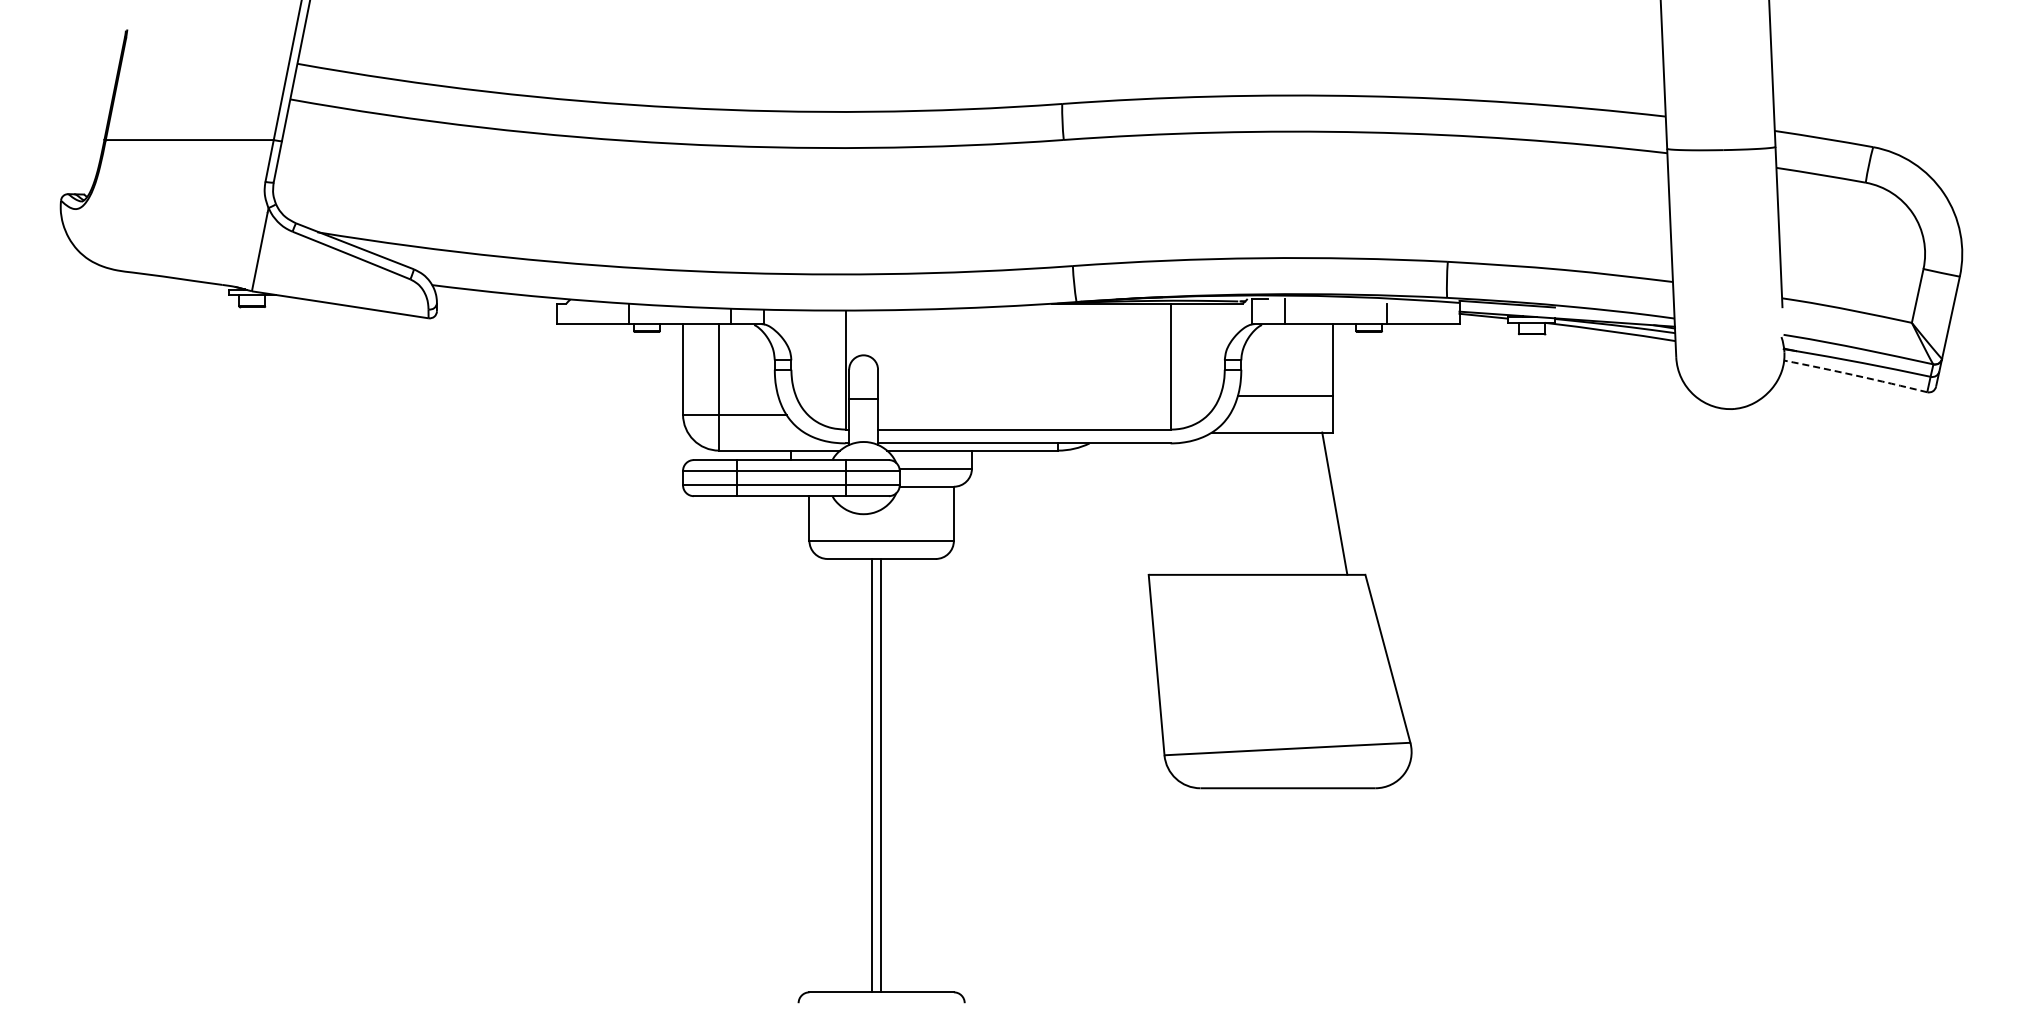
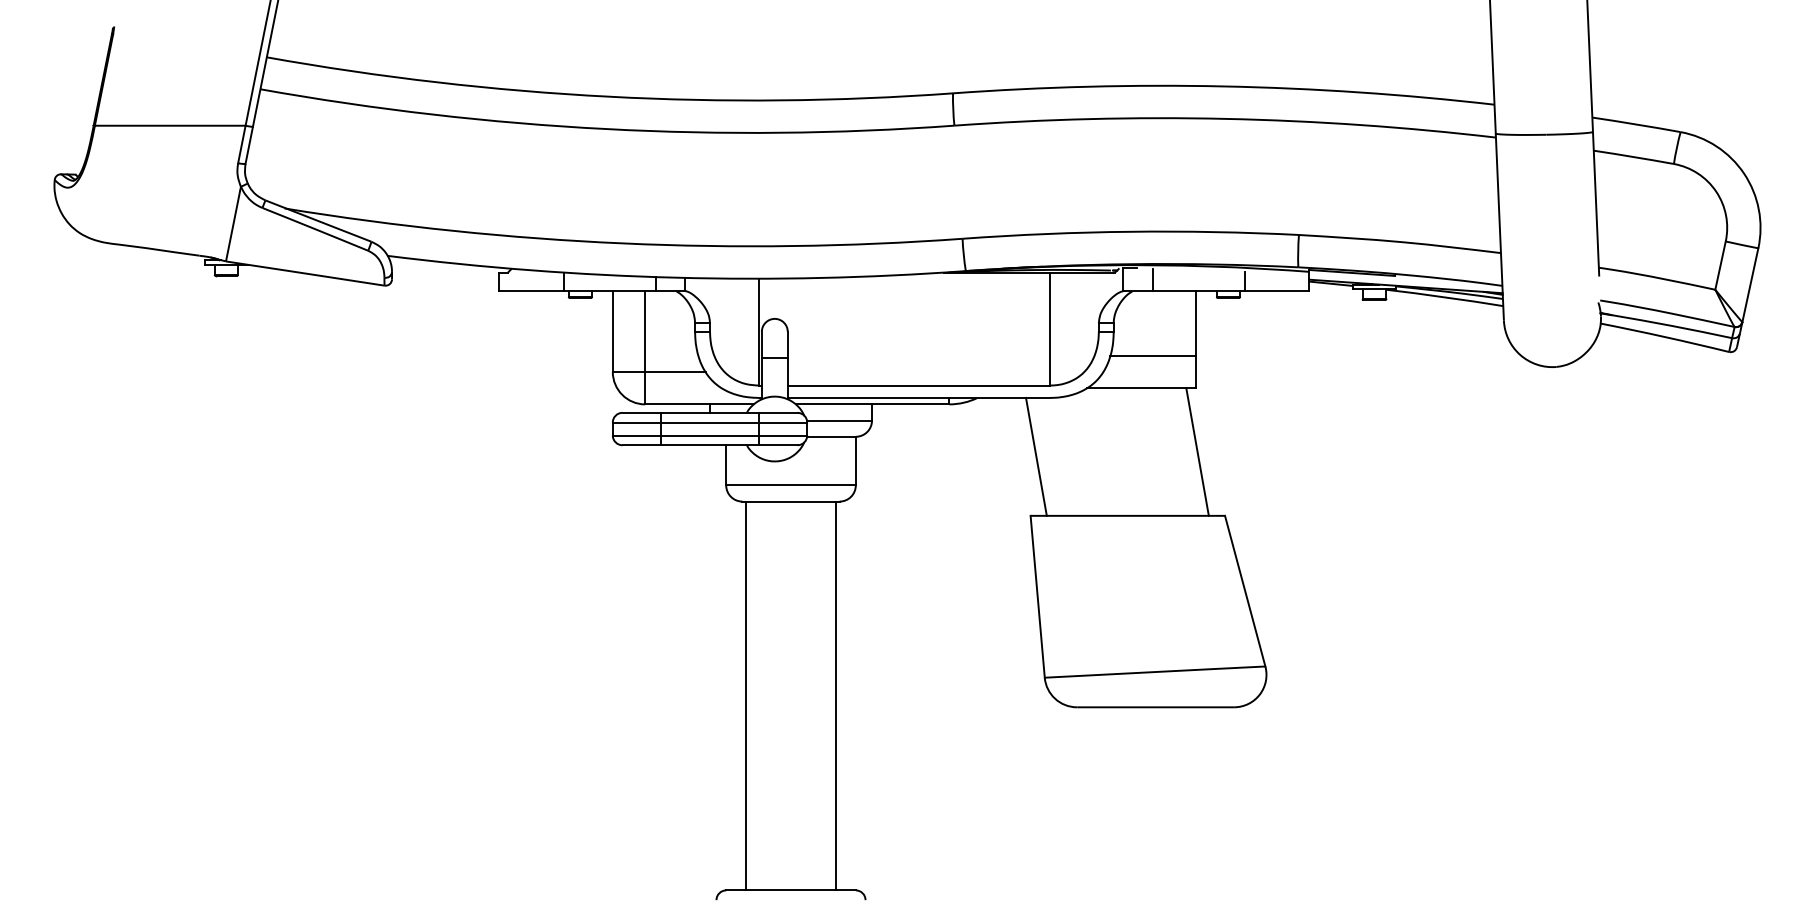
arc: (1855, 375) -> (1664, 336), dashed -> solid
line: (1154, 508) -> (1035, 456), added
line: (872, 775) -> (746, 695), moved
line: (881, 775) -> (836, 695), moved

